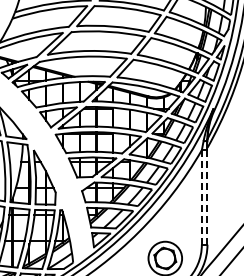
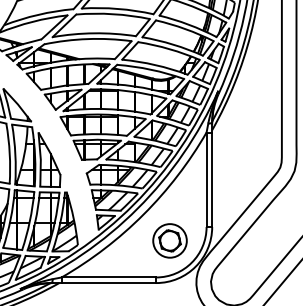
line: (201, 197) -> (206, 179), dashed -> solid
line: (207, 198) -> (212, 180), dashed -> solid

